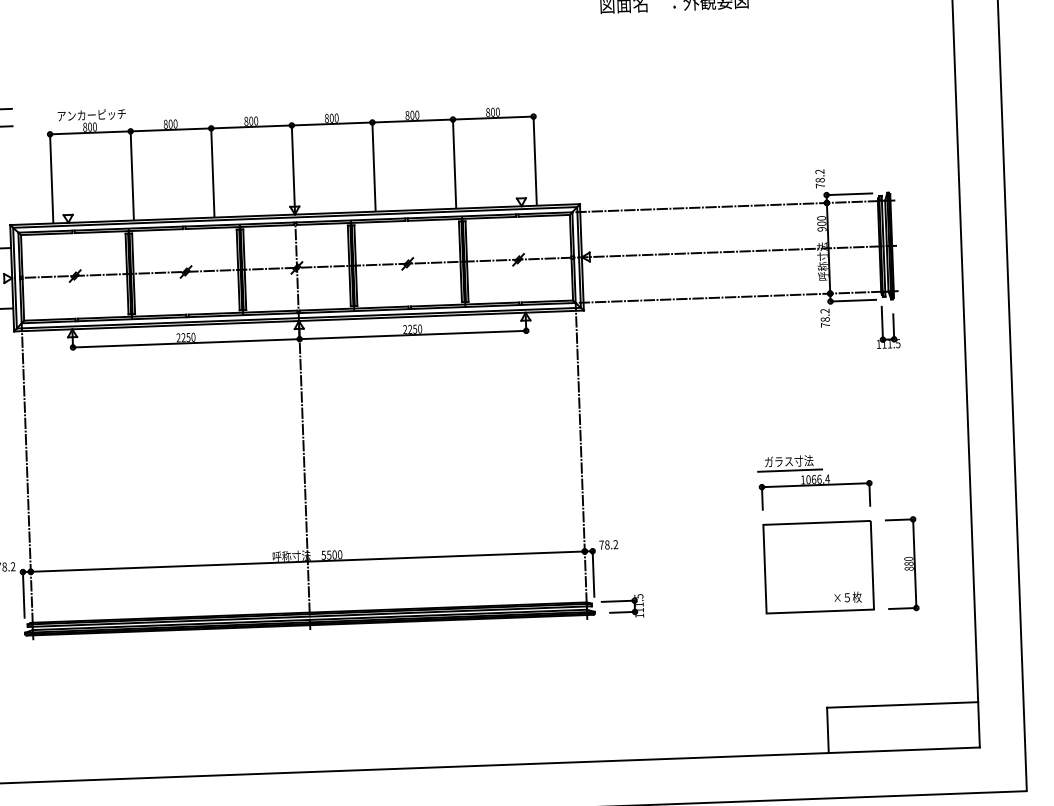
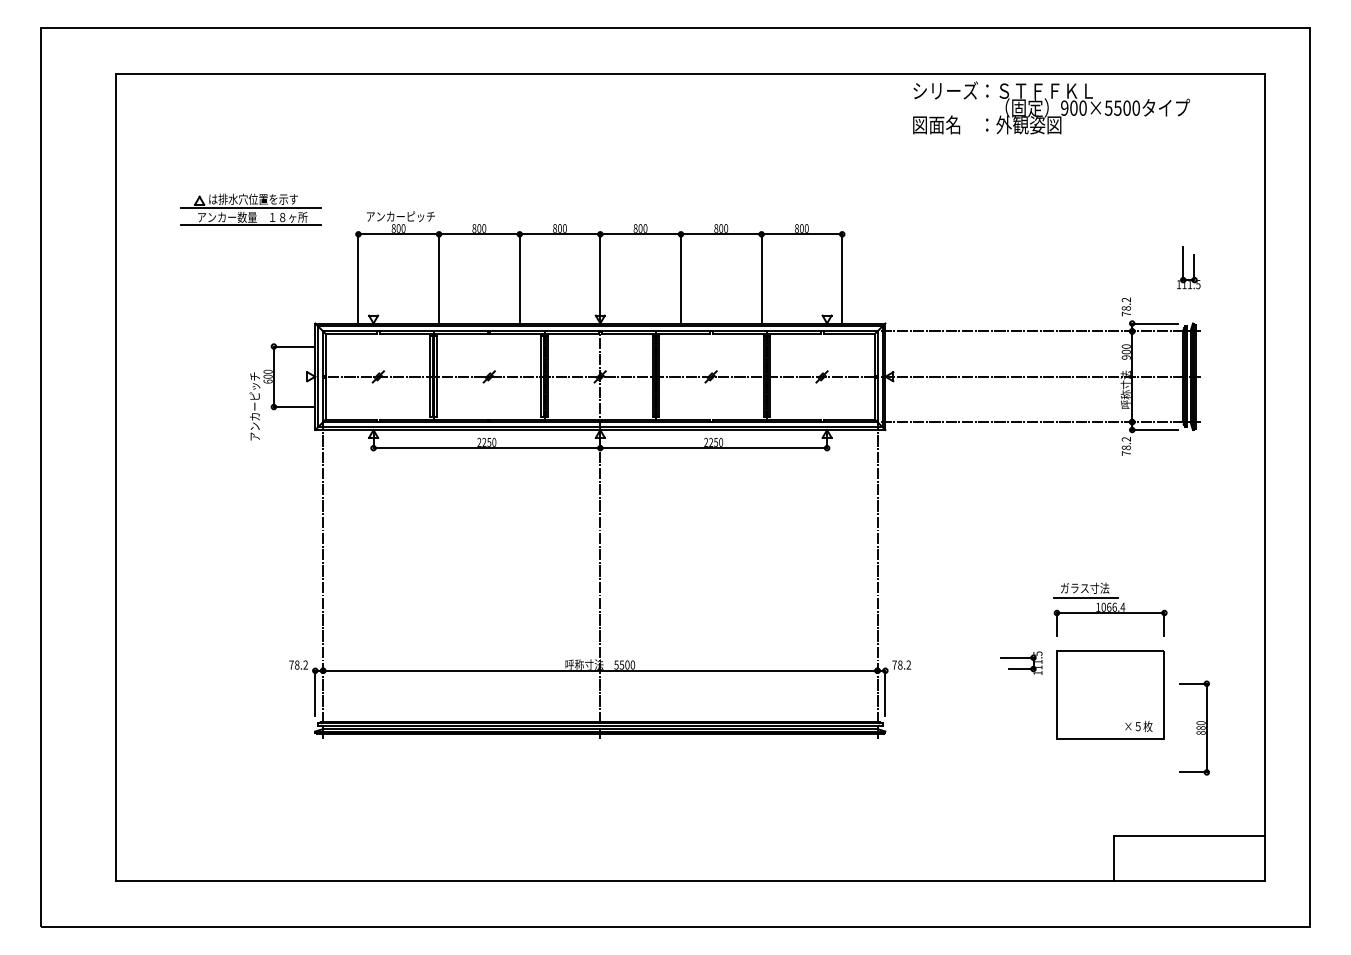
part: (887, 326) -> (1188, 267), moved
part: (902, 563) -> (1194, 727), moved
part: (622, 605) -> (1021, 662), moved

